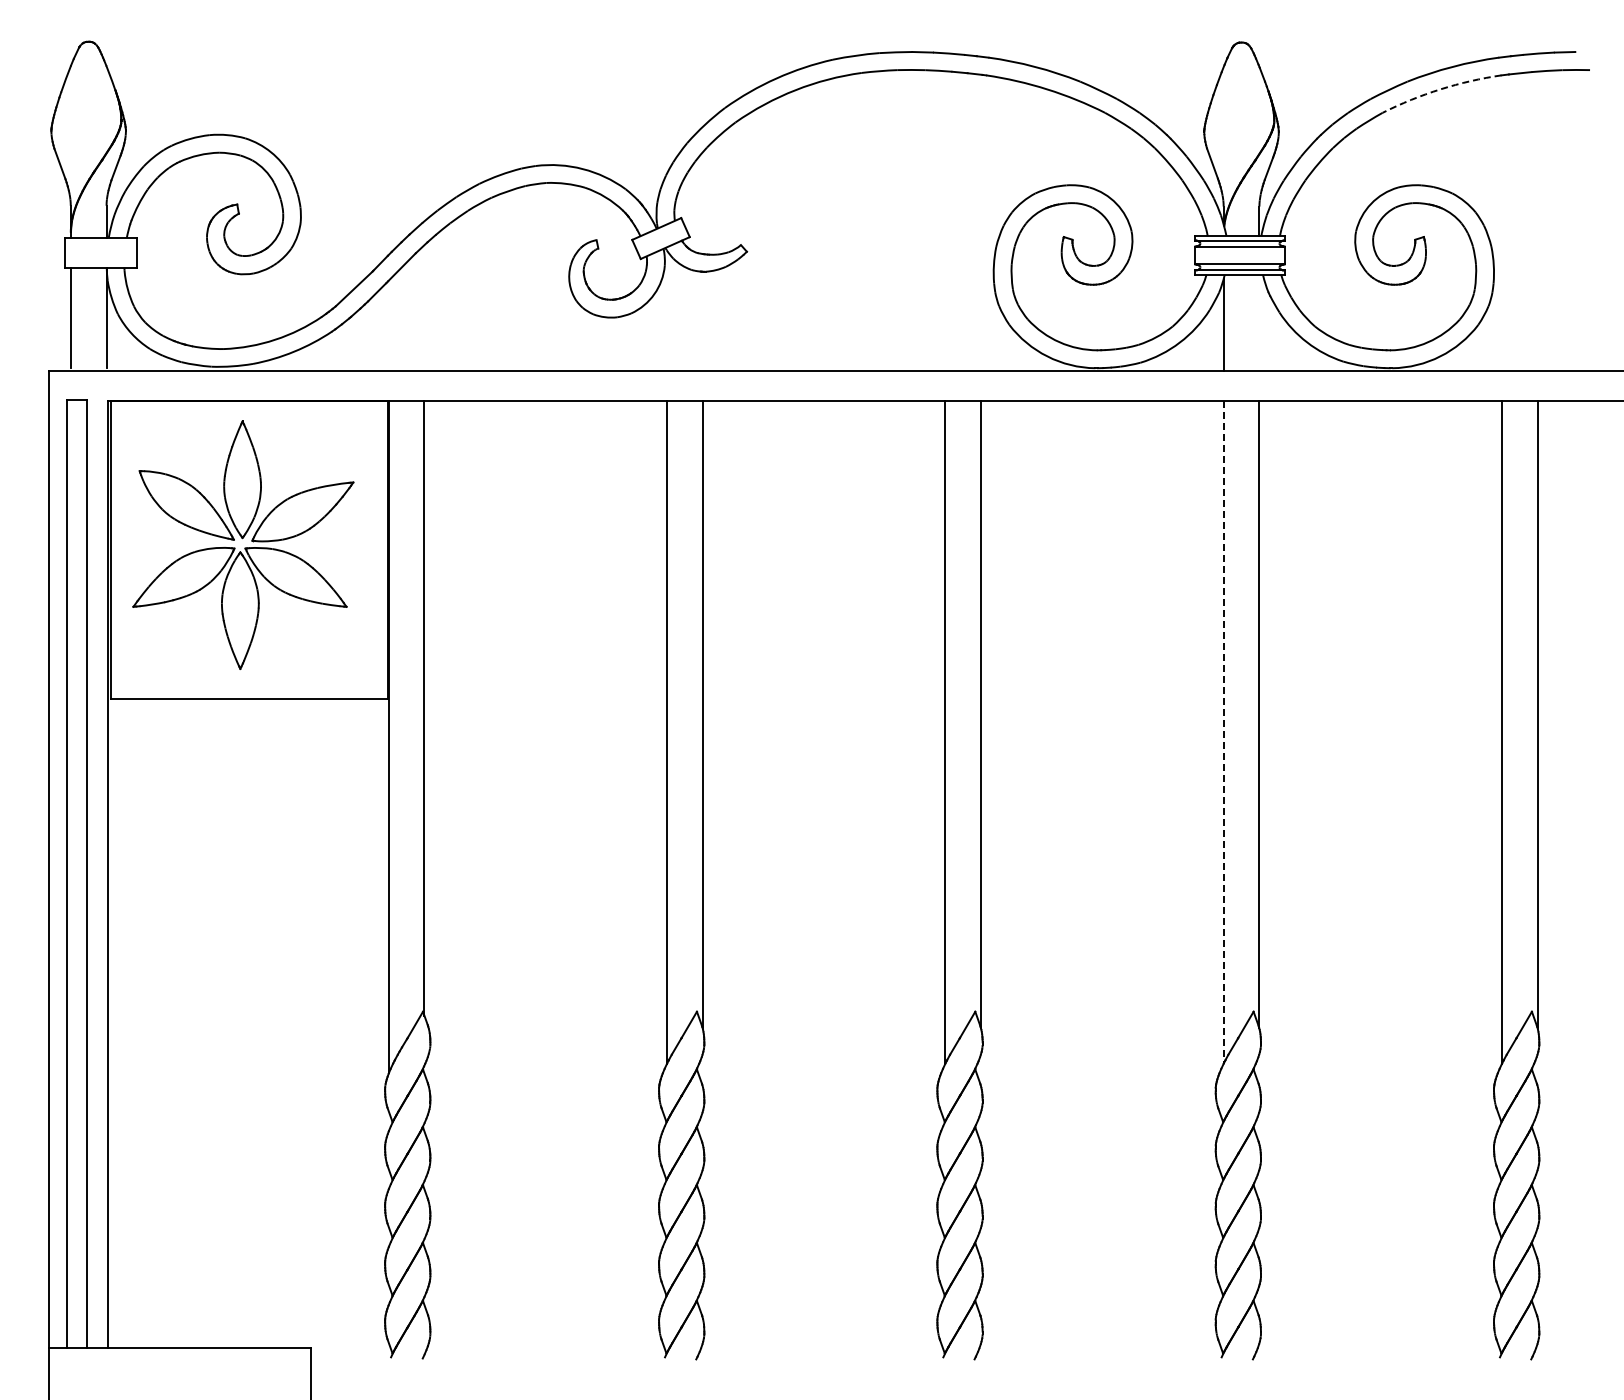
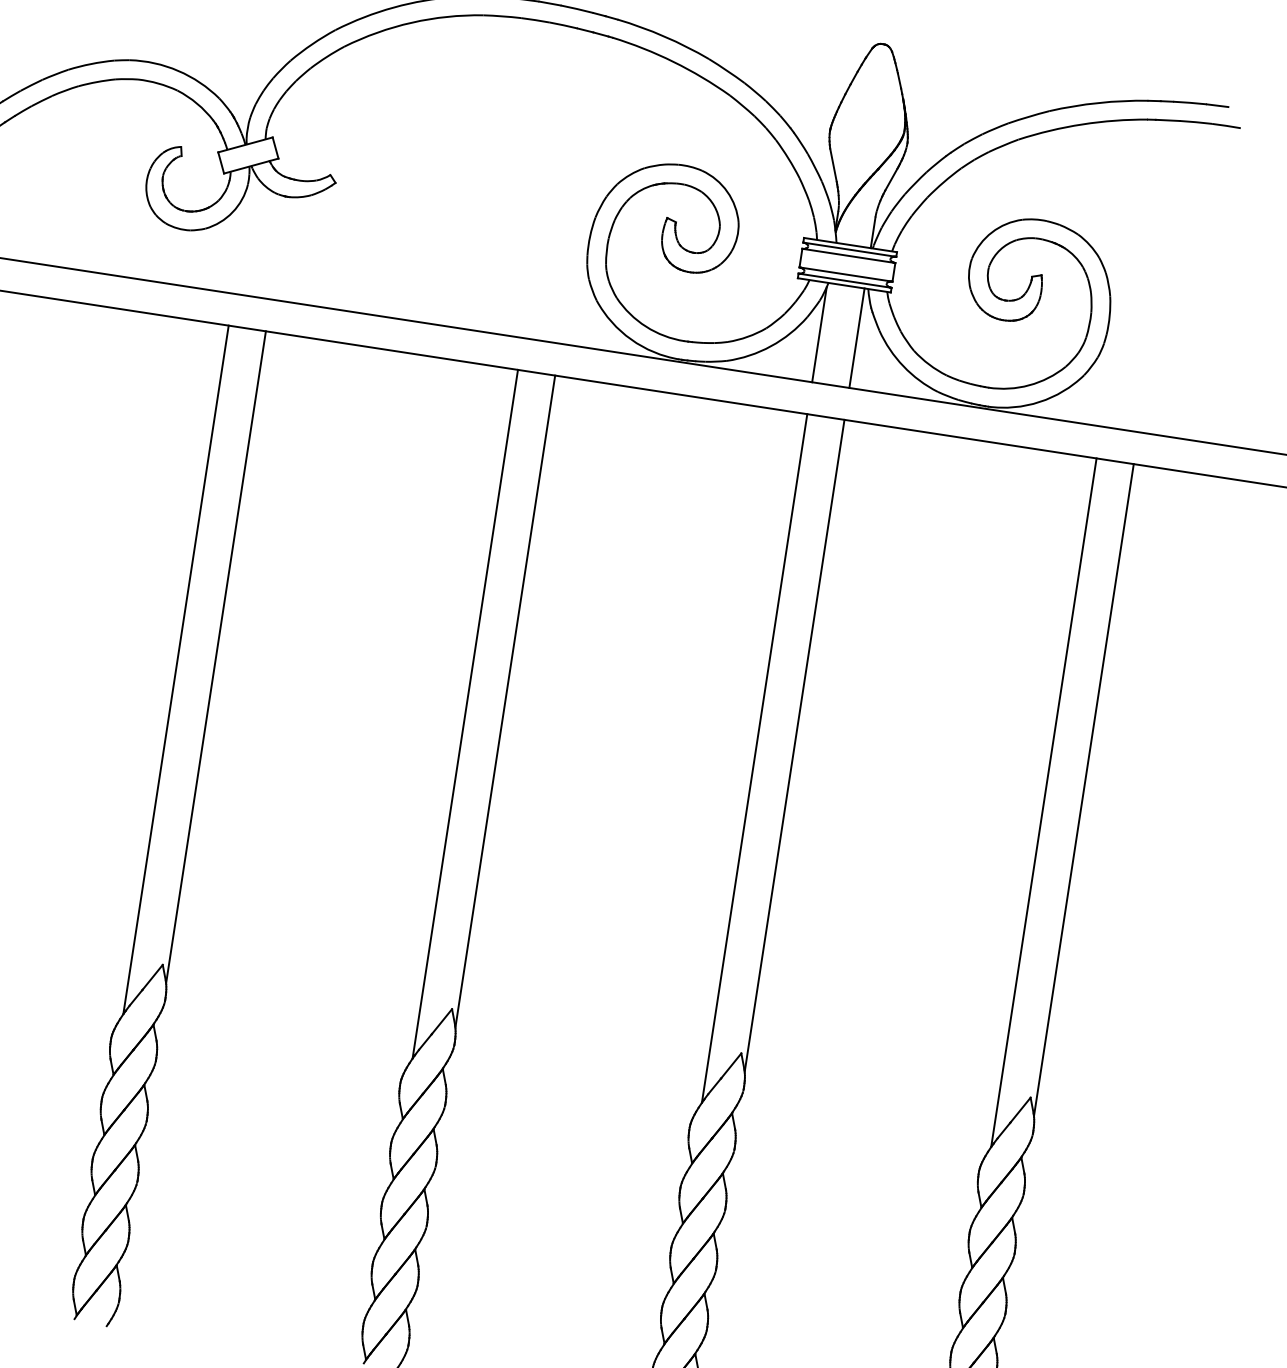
arc: (1440, 89) -> (1082, 124), dashed -> solid
line: (1259, 322) -> (857, 337), added
line: (1223, 732) -> (754, 758), dashed -> solid

